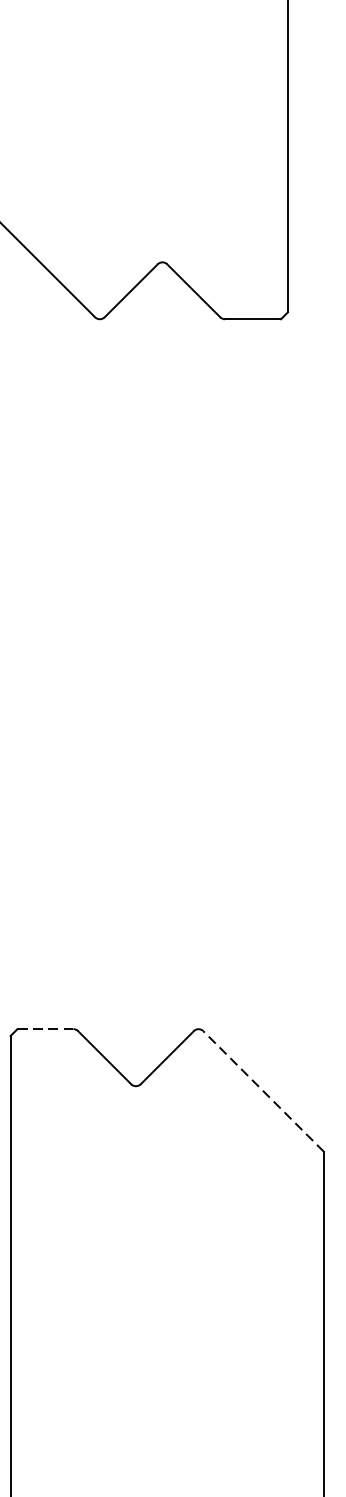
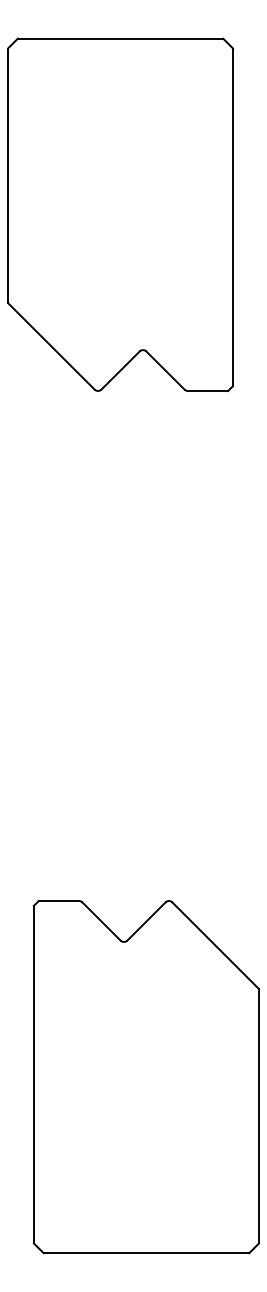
line: (44, 1028) -> (58, 900), dashed -> solid
line: (263, 1091) -> (215, 945), dashed -> solid

